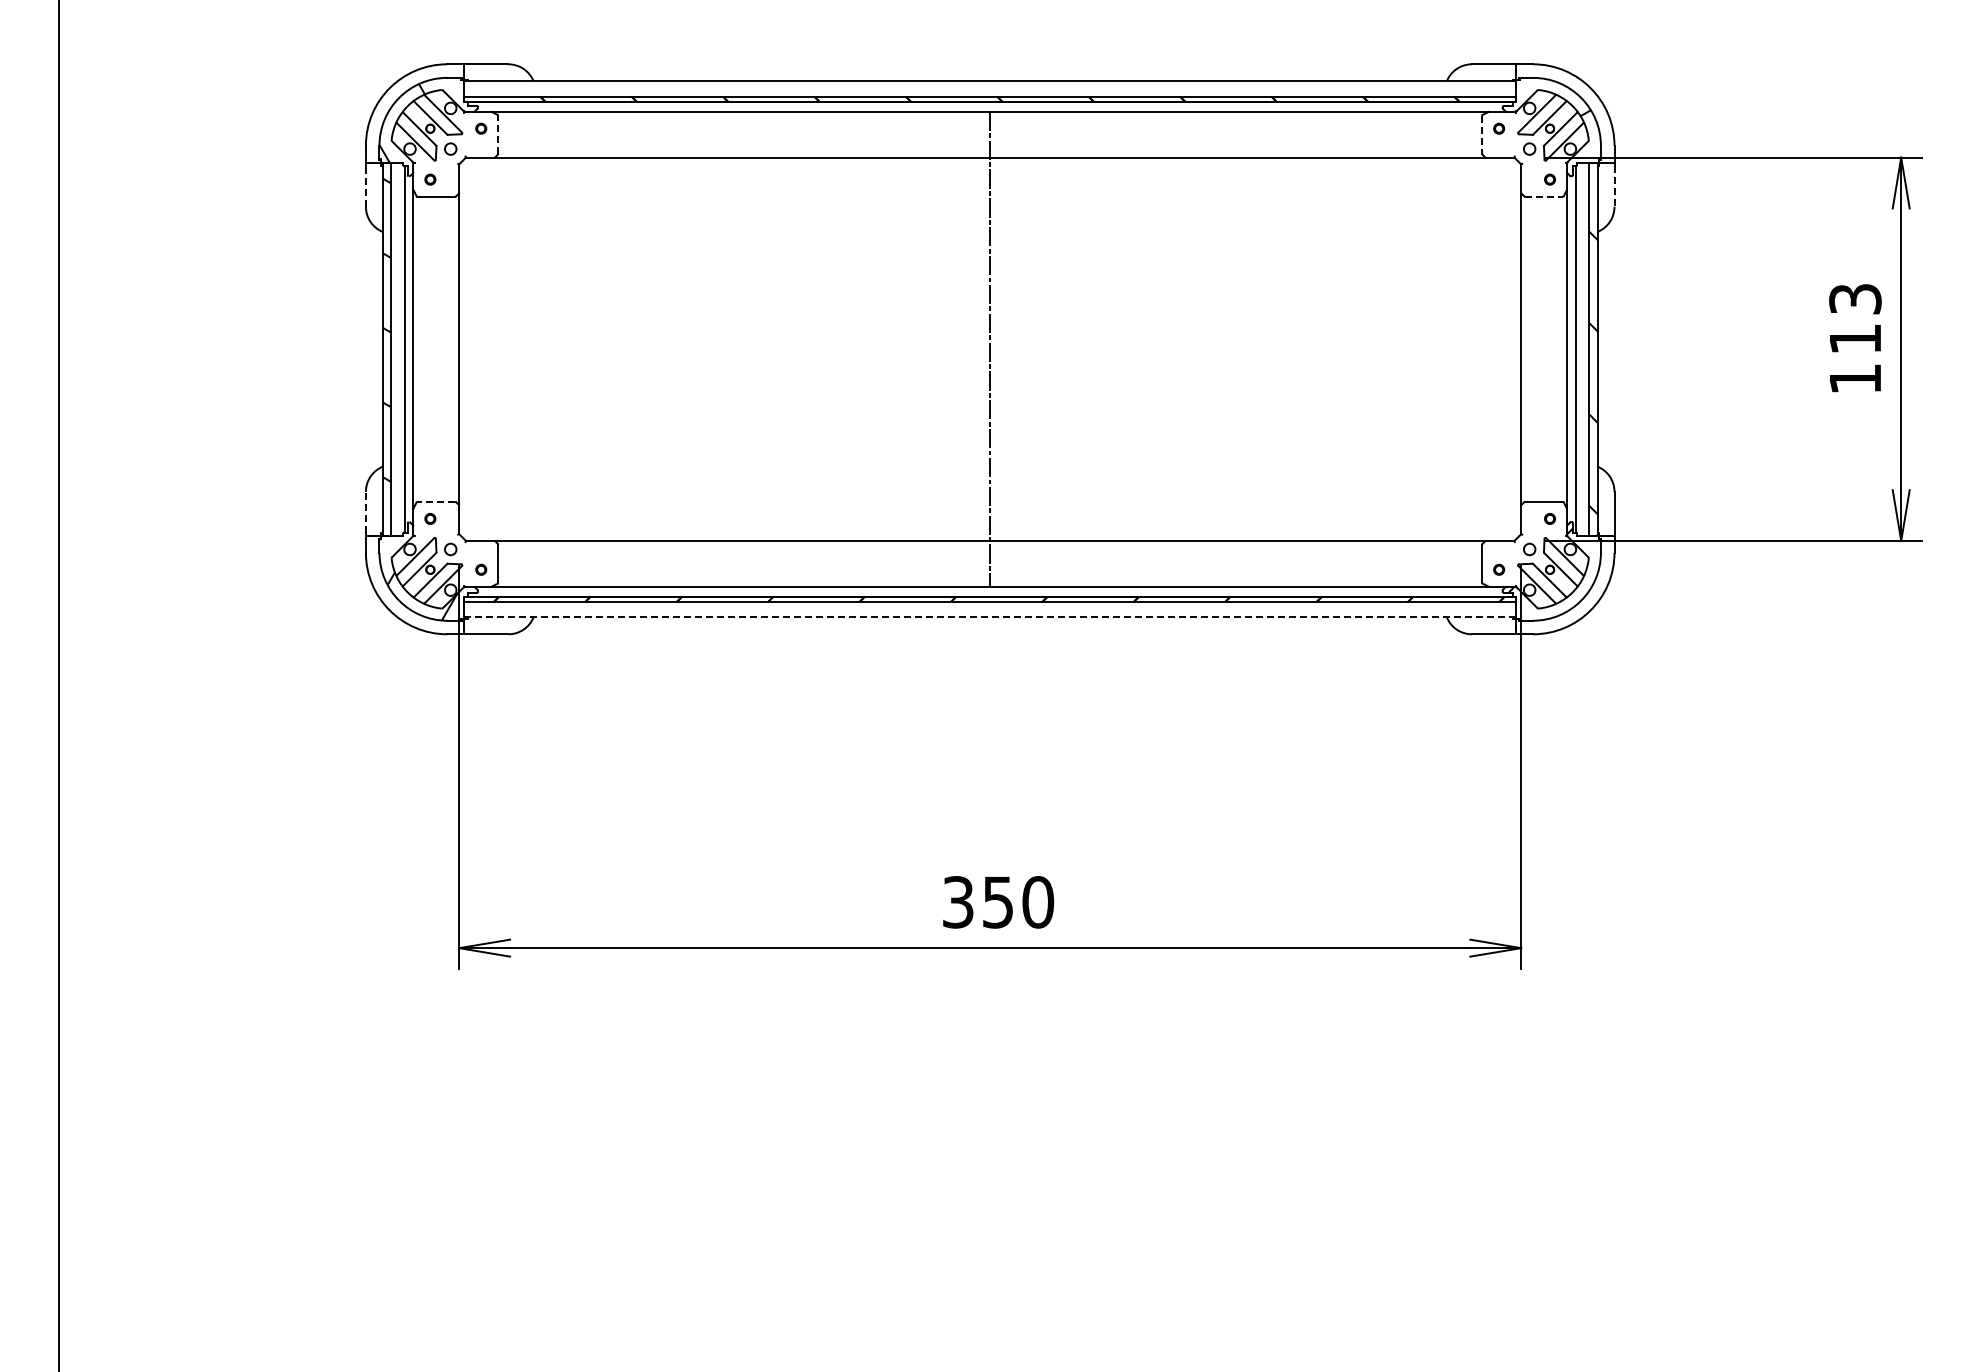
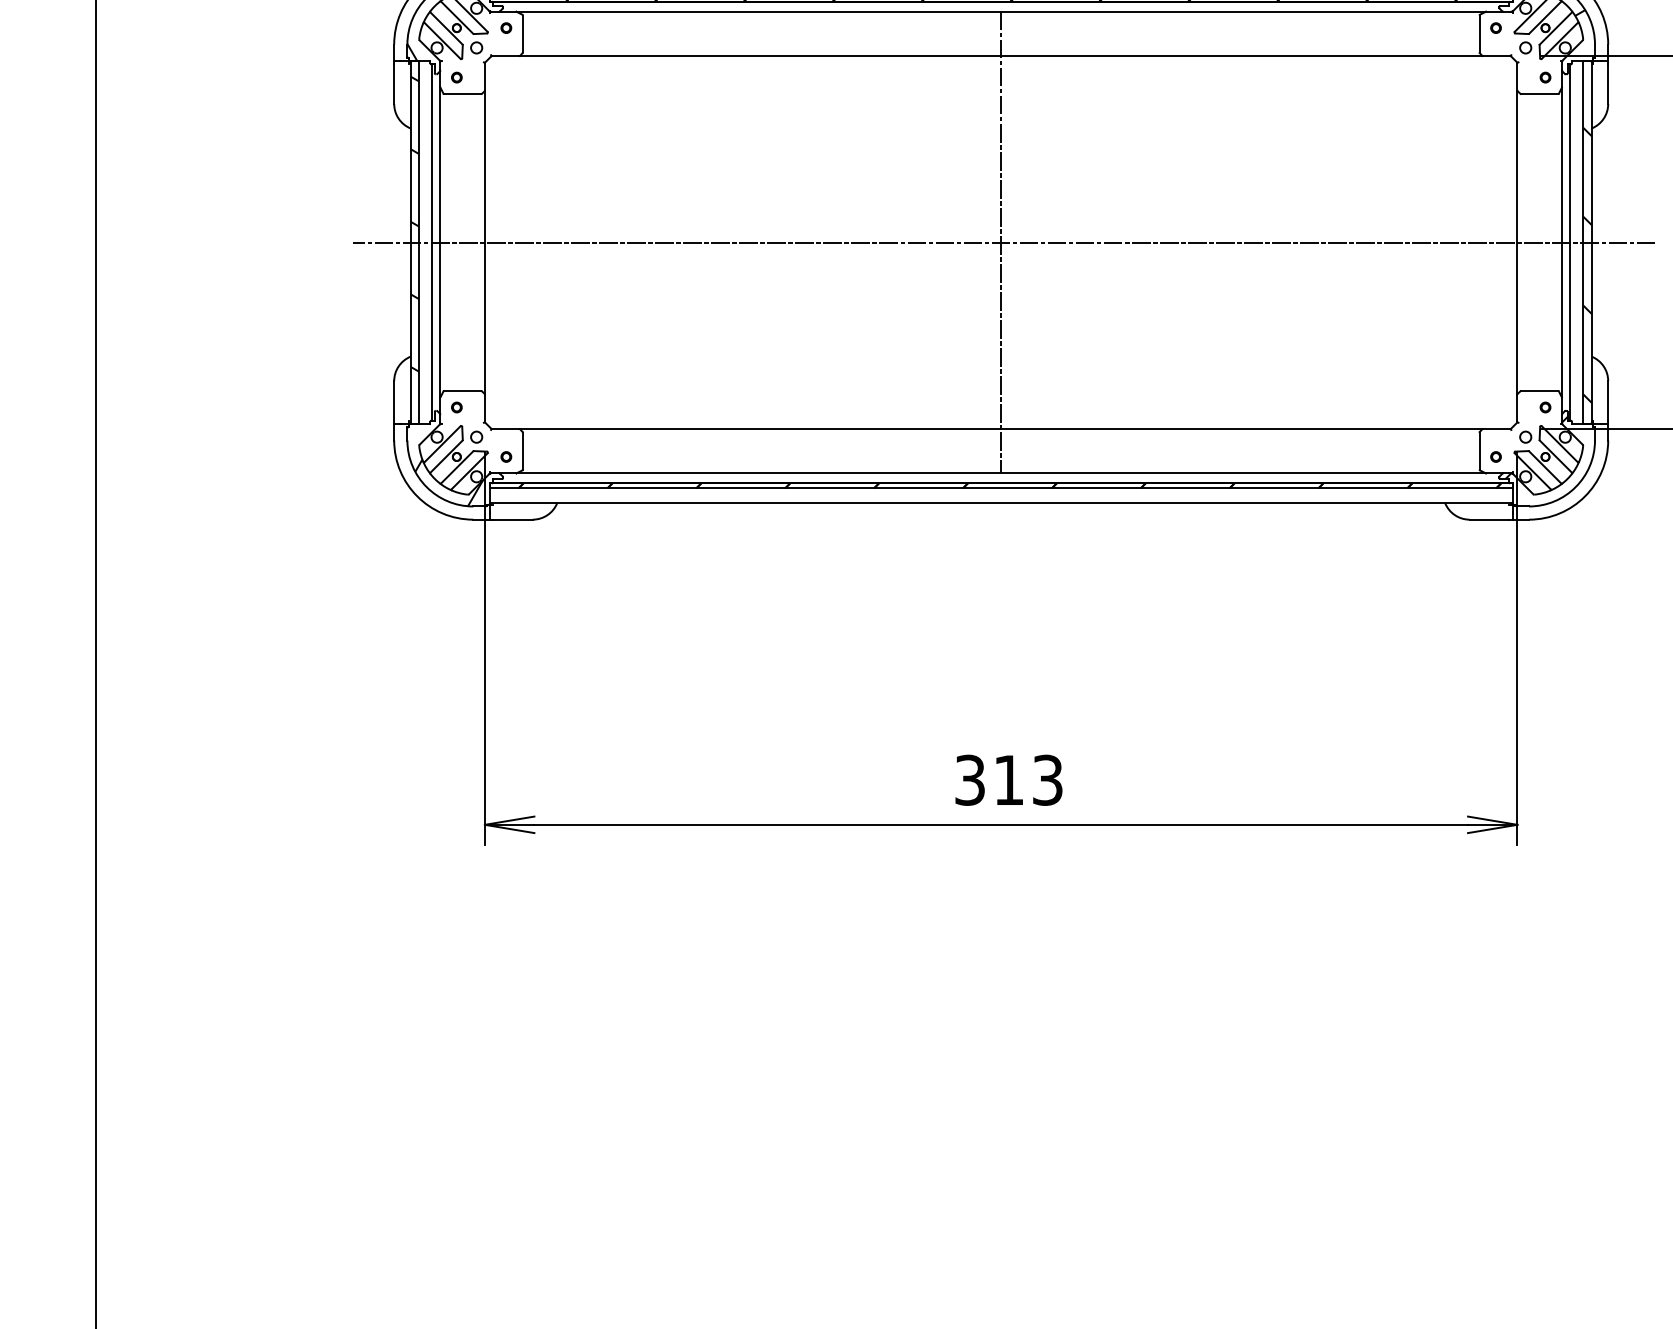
line: (498, 134) -> (523, 33), dashed -> solid
line: (1482, 134) -> (1479, 33), dashed -> solid
line: (365, 185) -> (393, 83), dashed -> solid
line: (1614, 186) -> (1608, 84), dashed -> solid
line: (1543, 196) -> (1539, 94), dashed -> solid
line: (992, 349) -> (1003, 242), added
line: (436, 501) -> (462, 390), dashed -> solid
line: (365, 511) -> (393, 400), dashed -> solid
line: (990, 617) -> (1001, 503), dashed -> solid
text: (1018, 902) -> (1028, 780), 350 -> 313

